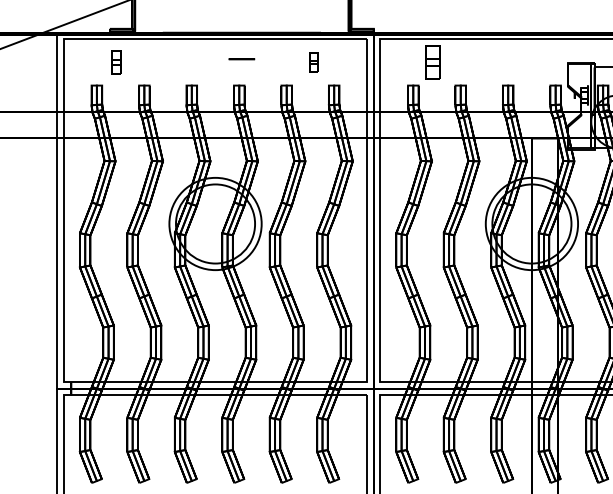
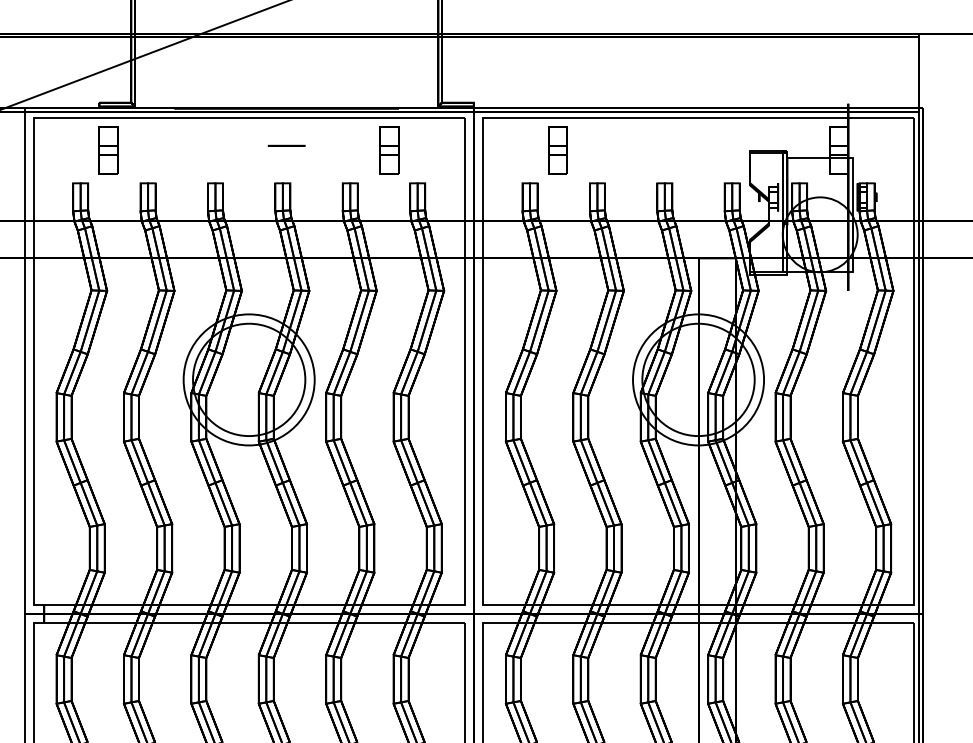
part: (116, 62) -> (108, 150), size x1.43
part: (314, 62) -> (389, 150), size x1.67

